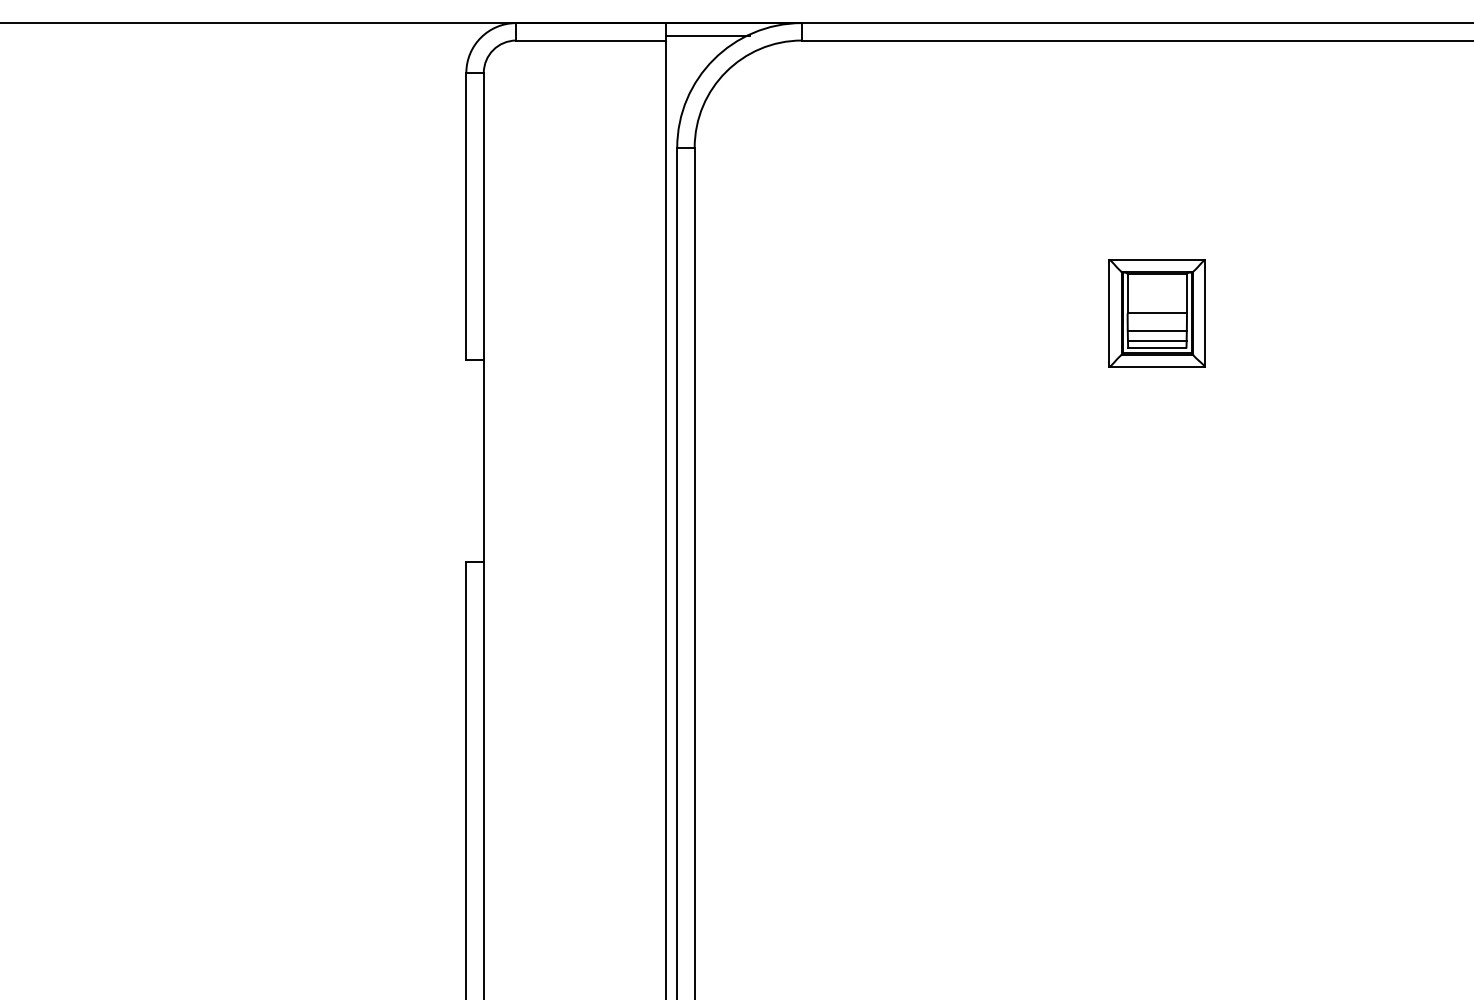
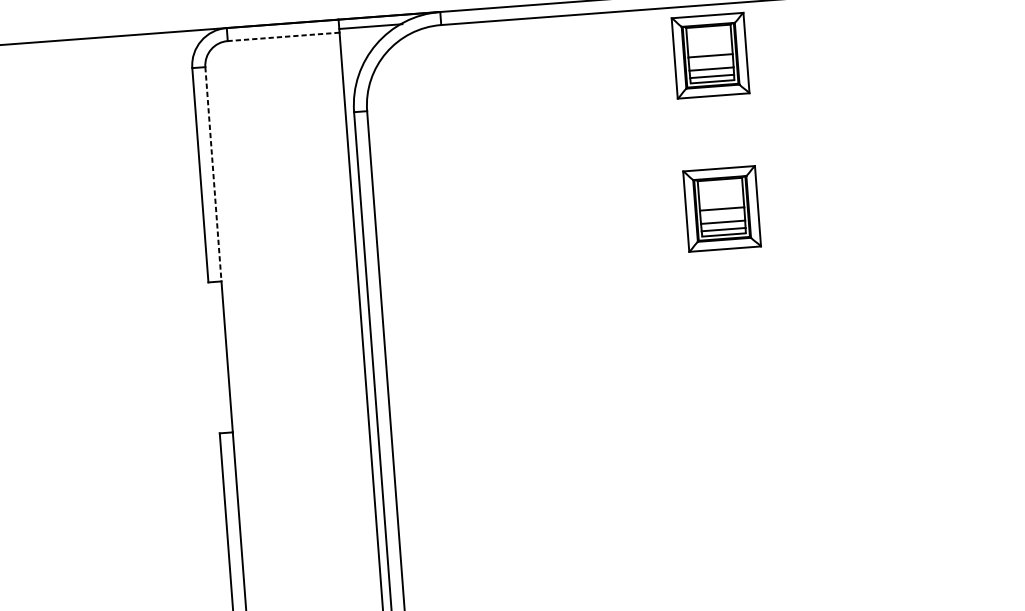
line: (591, 40) -> (284, 36), solid -> dashed
part: (1156, 108) -> (710, 55), added
line: (483, 216) -> (213, 174), solid -> dashed

